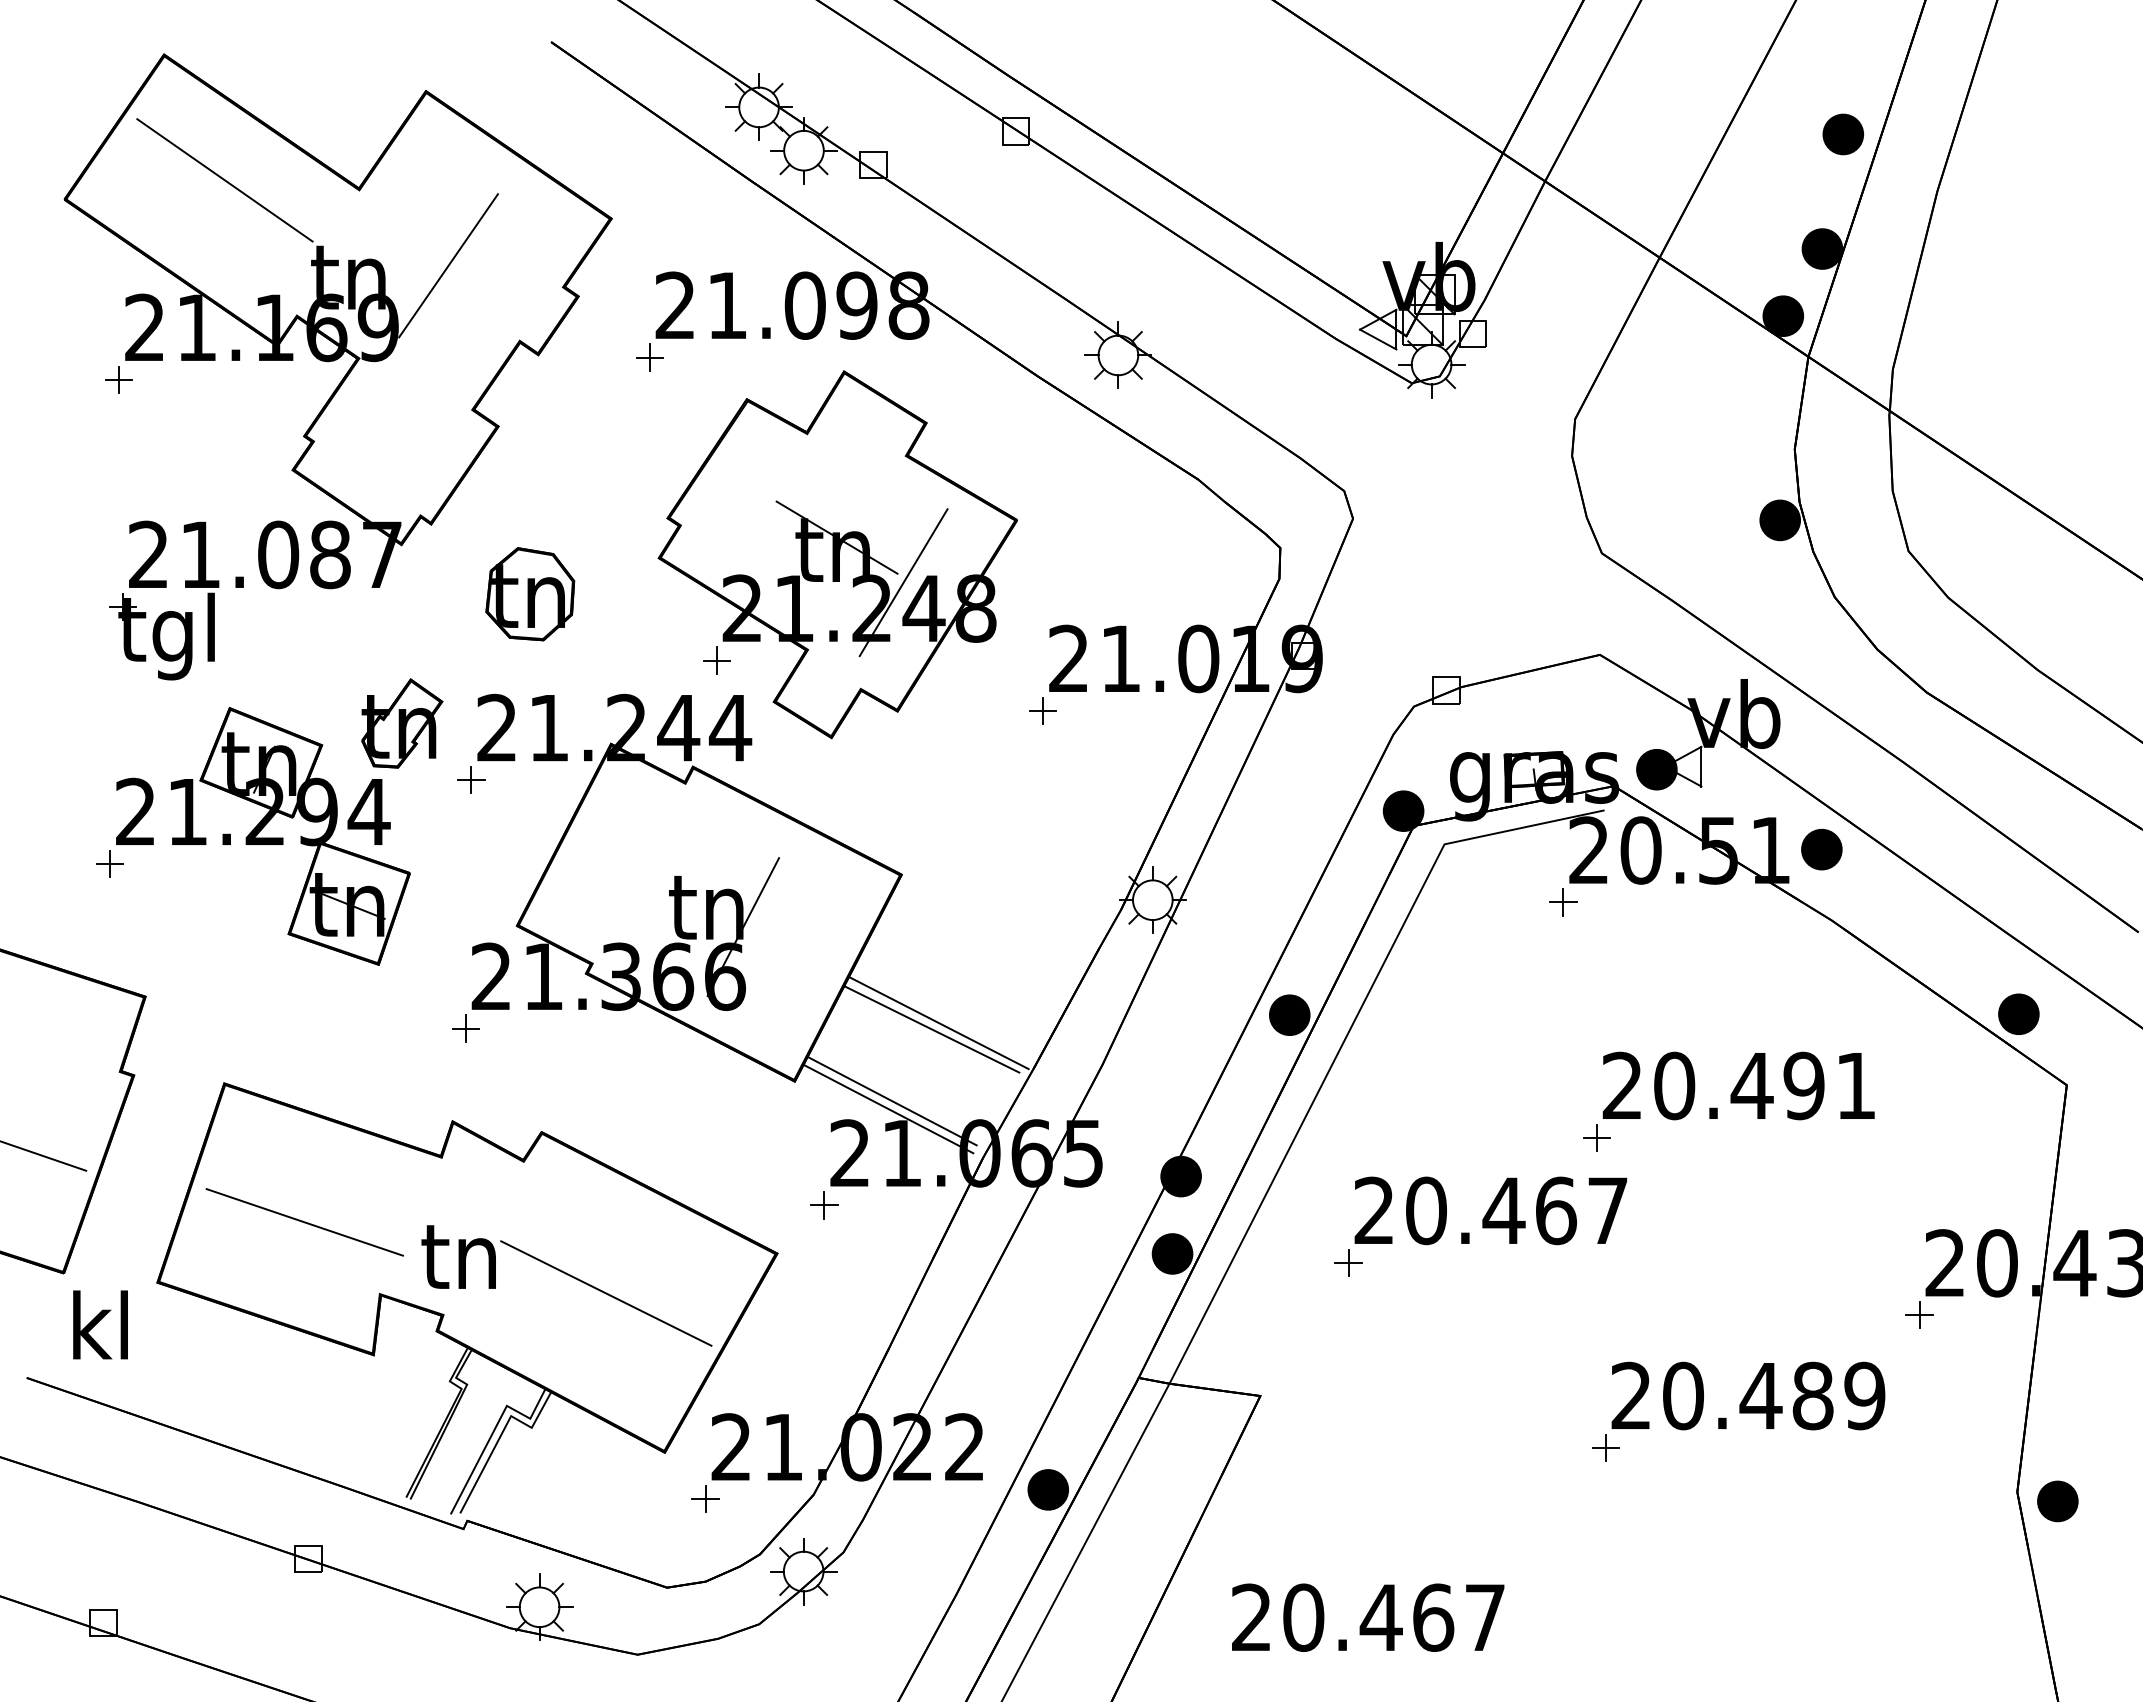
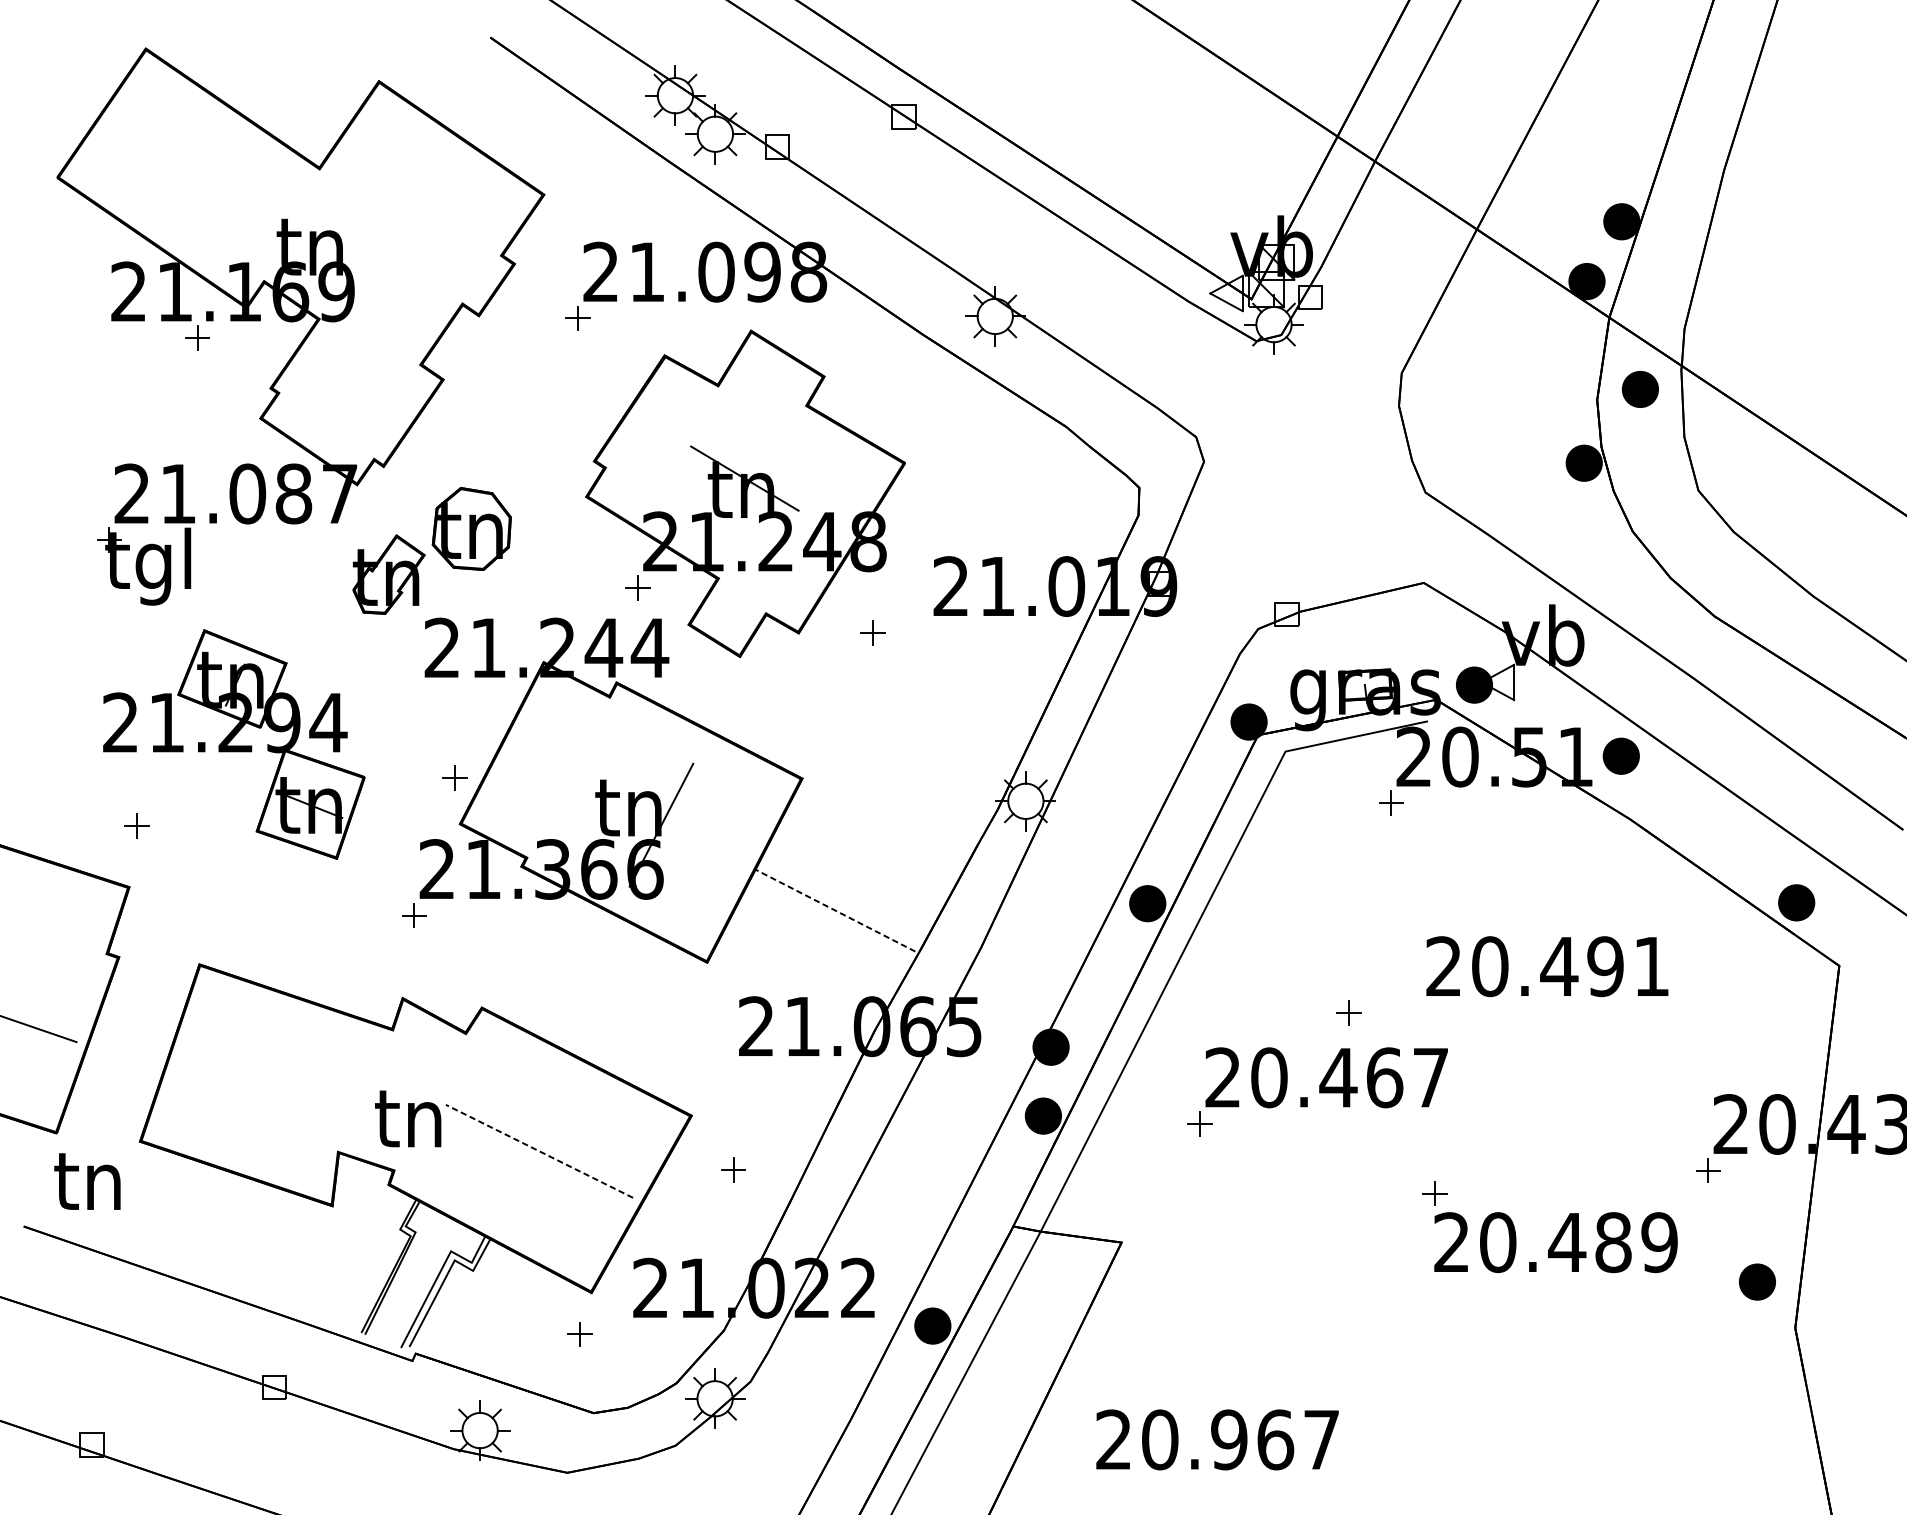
part: (1843, 134) -> (1640, 389), moved
line: (224, 180) -> (199, 160), removed
line: (448, 265) -> (399, 236), removed
part: (118, 379) -> (197, 337), moved
line: (903, 582) -> (803, 518), removed
part: (1042, 710) -> (872, 632), moved
part: (402, 723) -> (389, 574), moved
part: (471, 779) -> (455, 777), moved
part: (109, 863) -> (136, 825), moved
line: (938, 1023) -> (835, 911), solid -> dashed
line: (931, 1029) -> (828, 916), removed
line: (891, 1100) -> (793, 979), removed
line: (888, 1108) -> (790, 986), removed
part: (1596, 1137) -> (1348, 1012), moved
part: (824, 1205) -> (733, 1170), moved
line: (304, 1222) -> (270, 1088), removed
line: (605, 1293) -> (538, 1151), solid -> dashed
text: (98, 1324) -> (87, 1178), kl -> tn
part: (1605, 1447) -> (1434, 1193), moved
part: (705, 1498) -> (579, 1333), moved
part: (2057, 1501) -> (1757, 1282), moved
text: (1380, 1617) -> (1228, 1439), 20.467 -> 20.967

